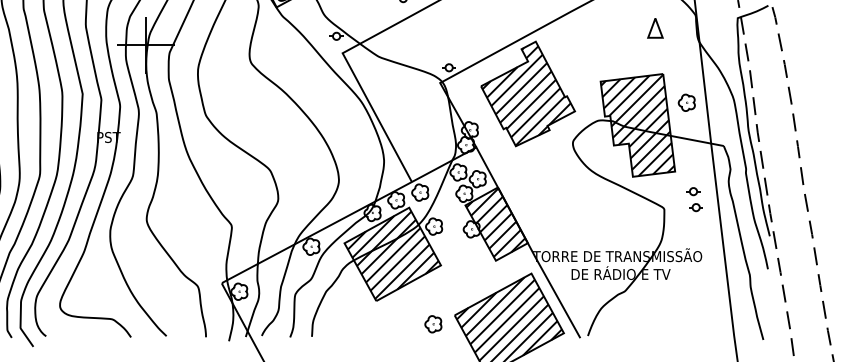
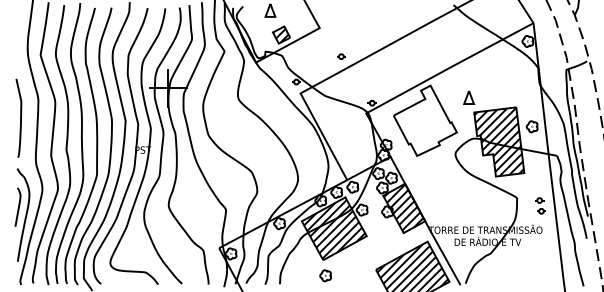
part: (656, 28) -> (469, 97), moved
hatch: (526, 94) -> (424, 121), removed
part: (694, 198) -> (540, 205), moved
part: (433, 323) -> (325, 275), moved

